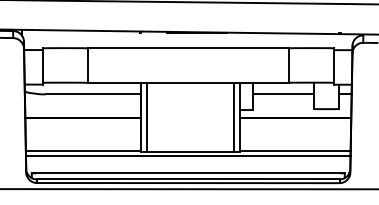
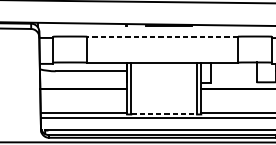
line: (187, 48) -> (162, 36), solid -> dashed
line: (283, 94) -> (234, 71), removed
line: (190, 151) -> (164, 114), solid -> dashed

